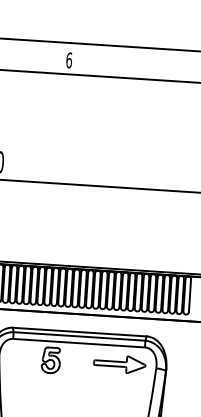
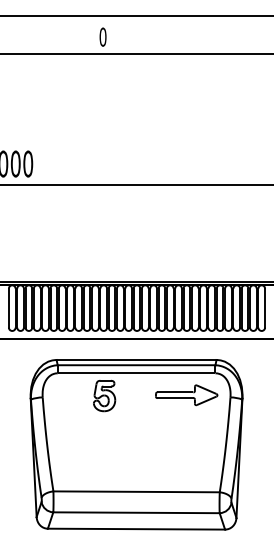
text: (68, 59) -> (102, 36), 6 -> 0

